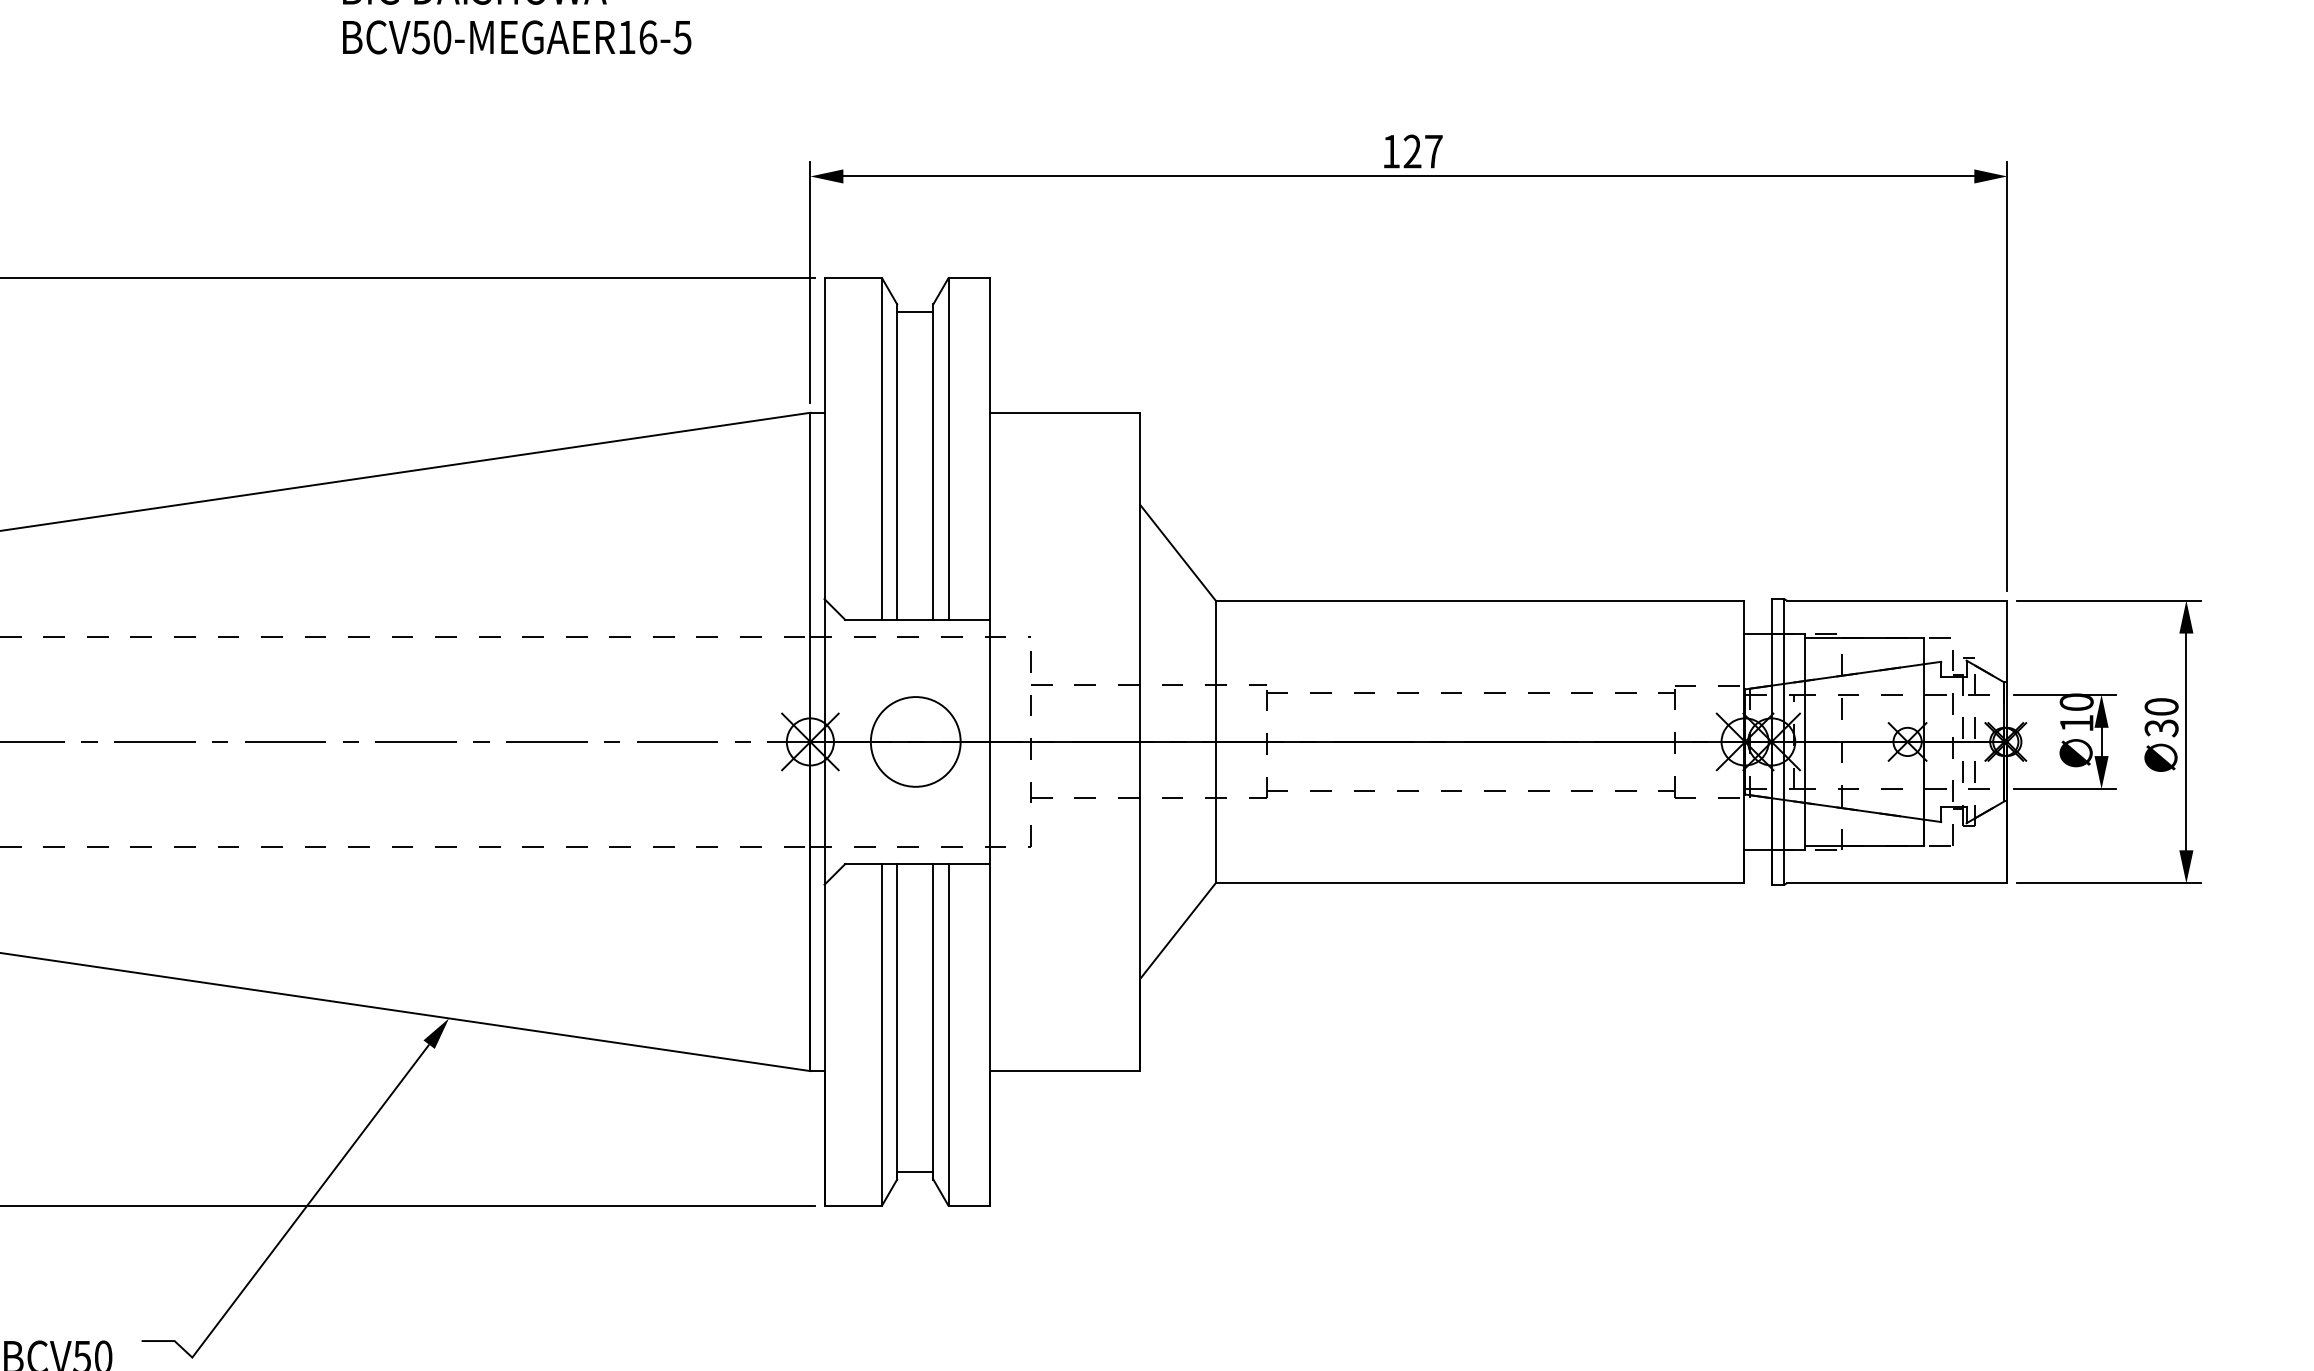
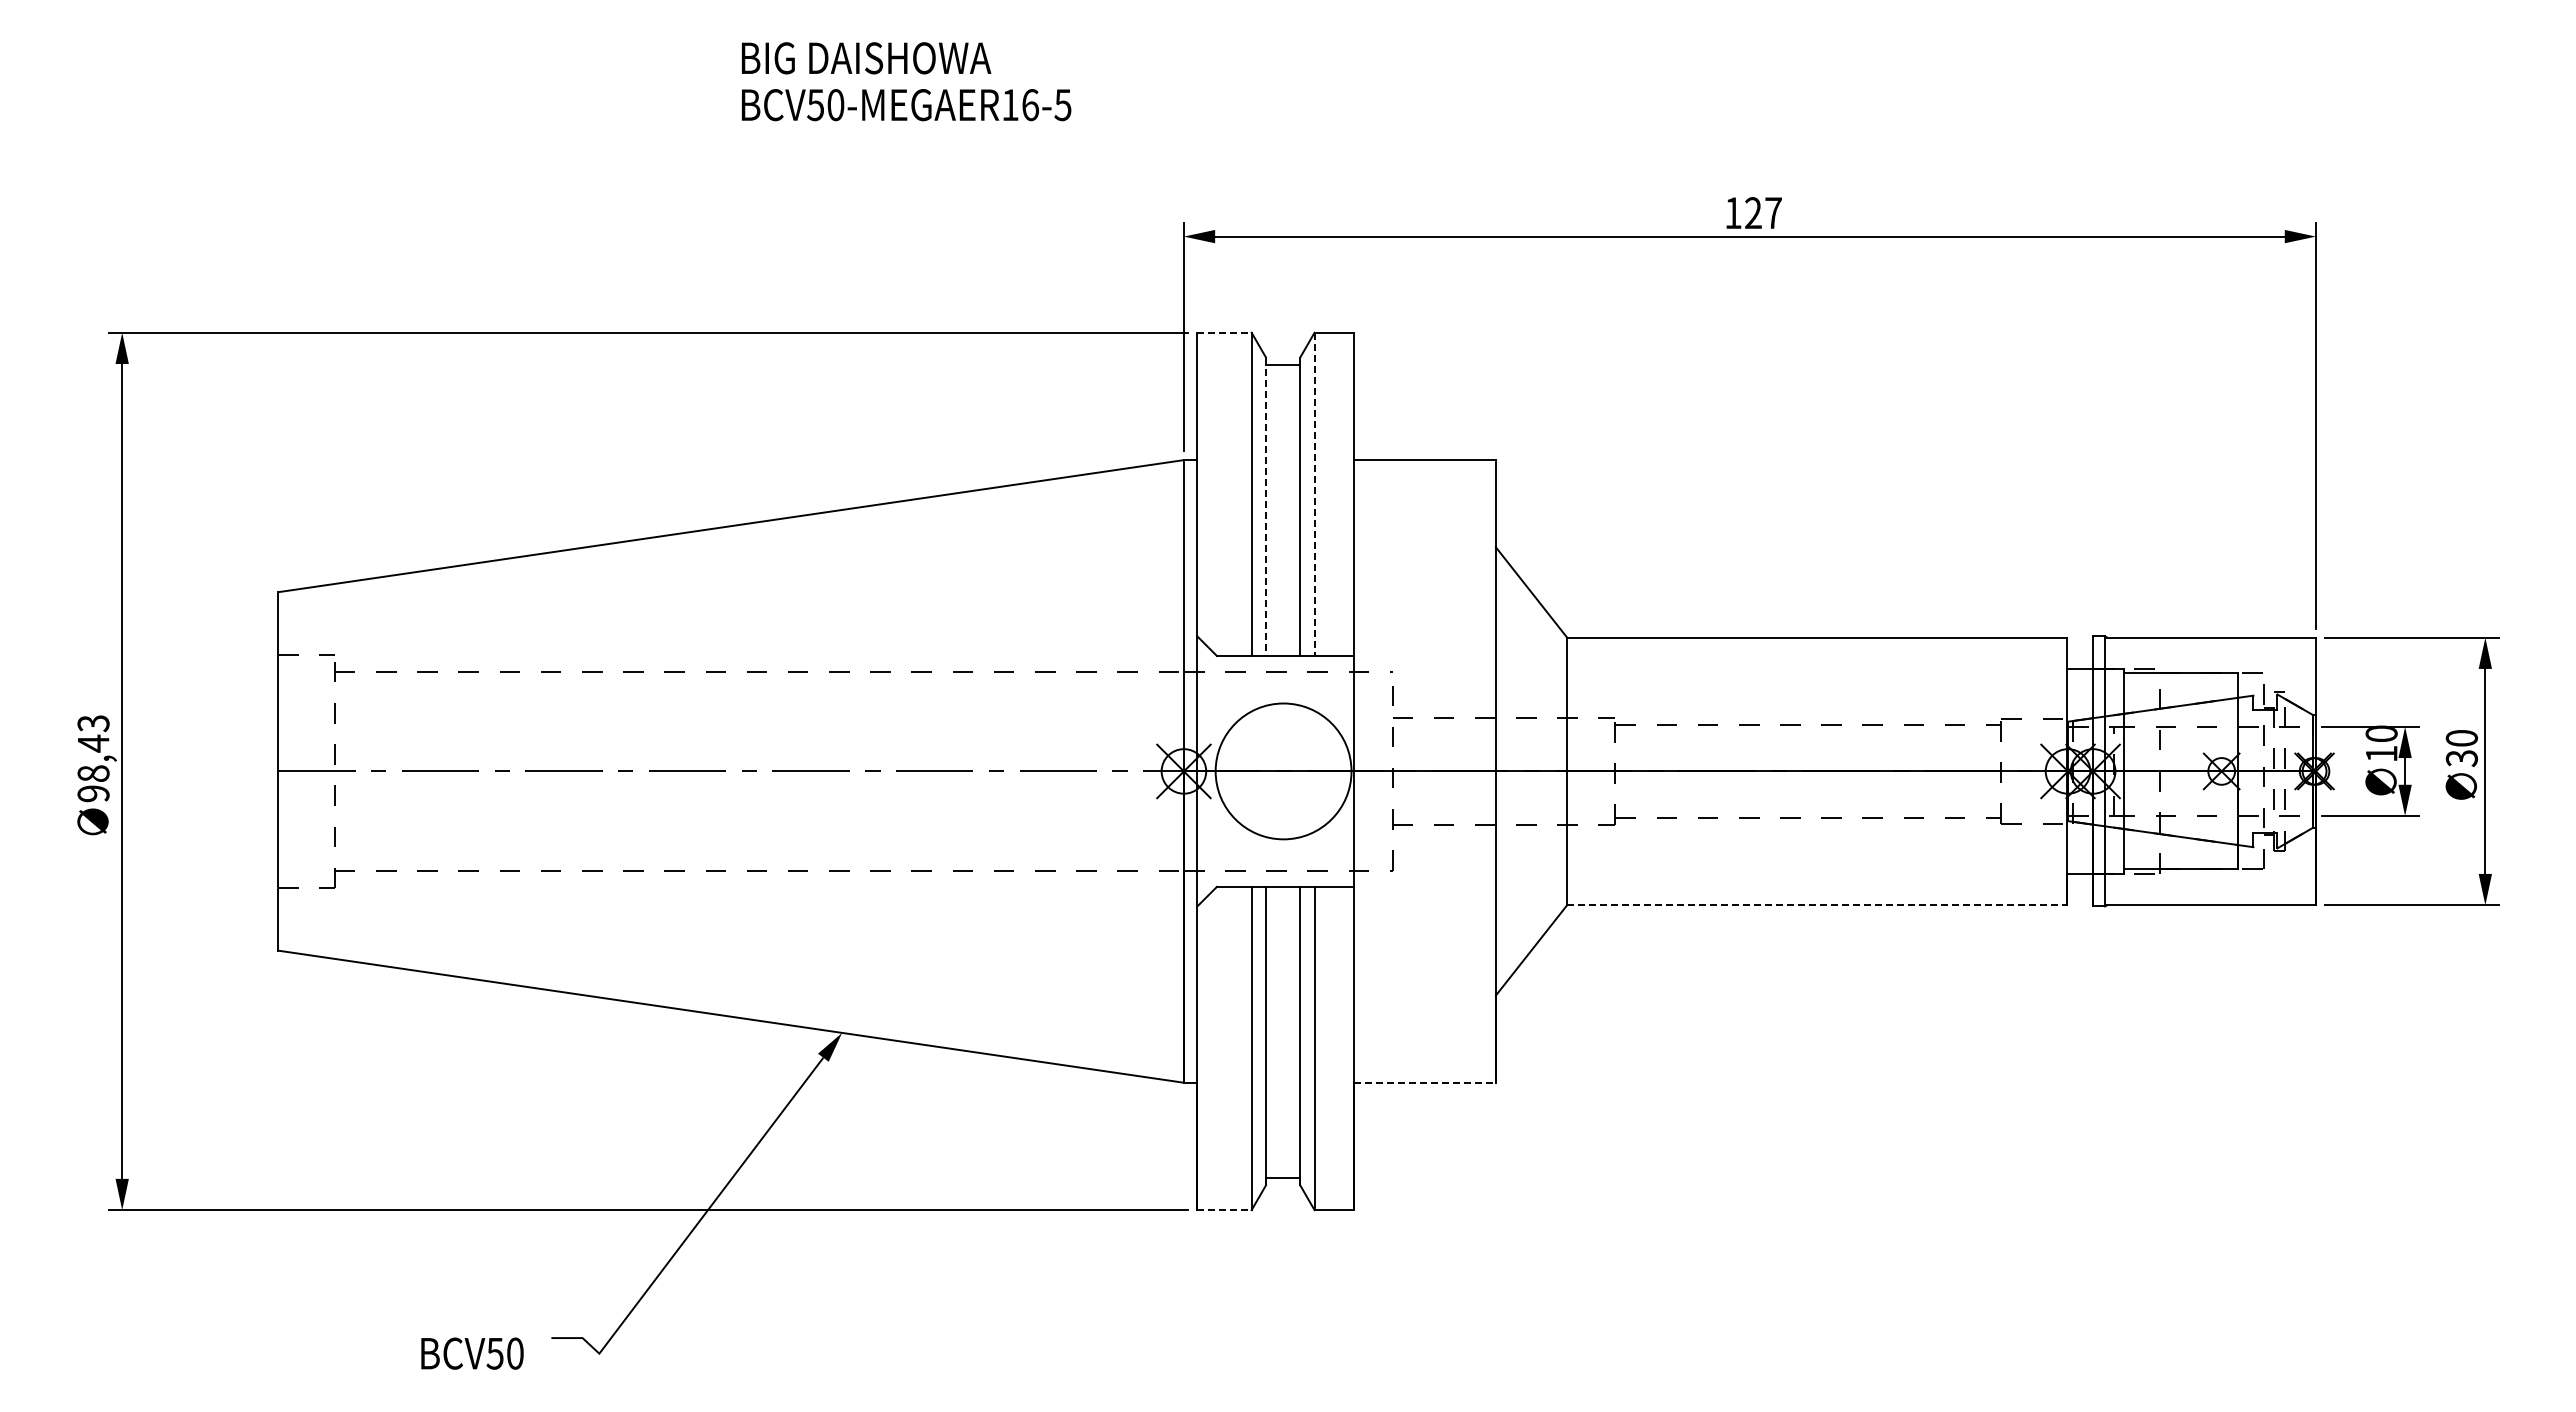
line: (853, 277) -> (1224, 332), solid -> dashed
line: (948, 449) -> (1314, 494), solid -> dashed
line: (897, 462) -> (1266, 507), solid -> dashed
circle: (915, 740) -> (1283, 770), size x1.6
line: (1480, 883) -> (1817, 905), solid -> dashed
line: (1065, 1070) -> (1425, 1082), solid -> dashed
line: (853, 1206) -> (1224, 1210), solid -> dashed

